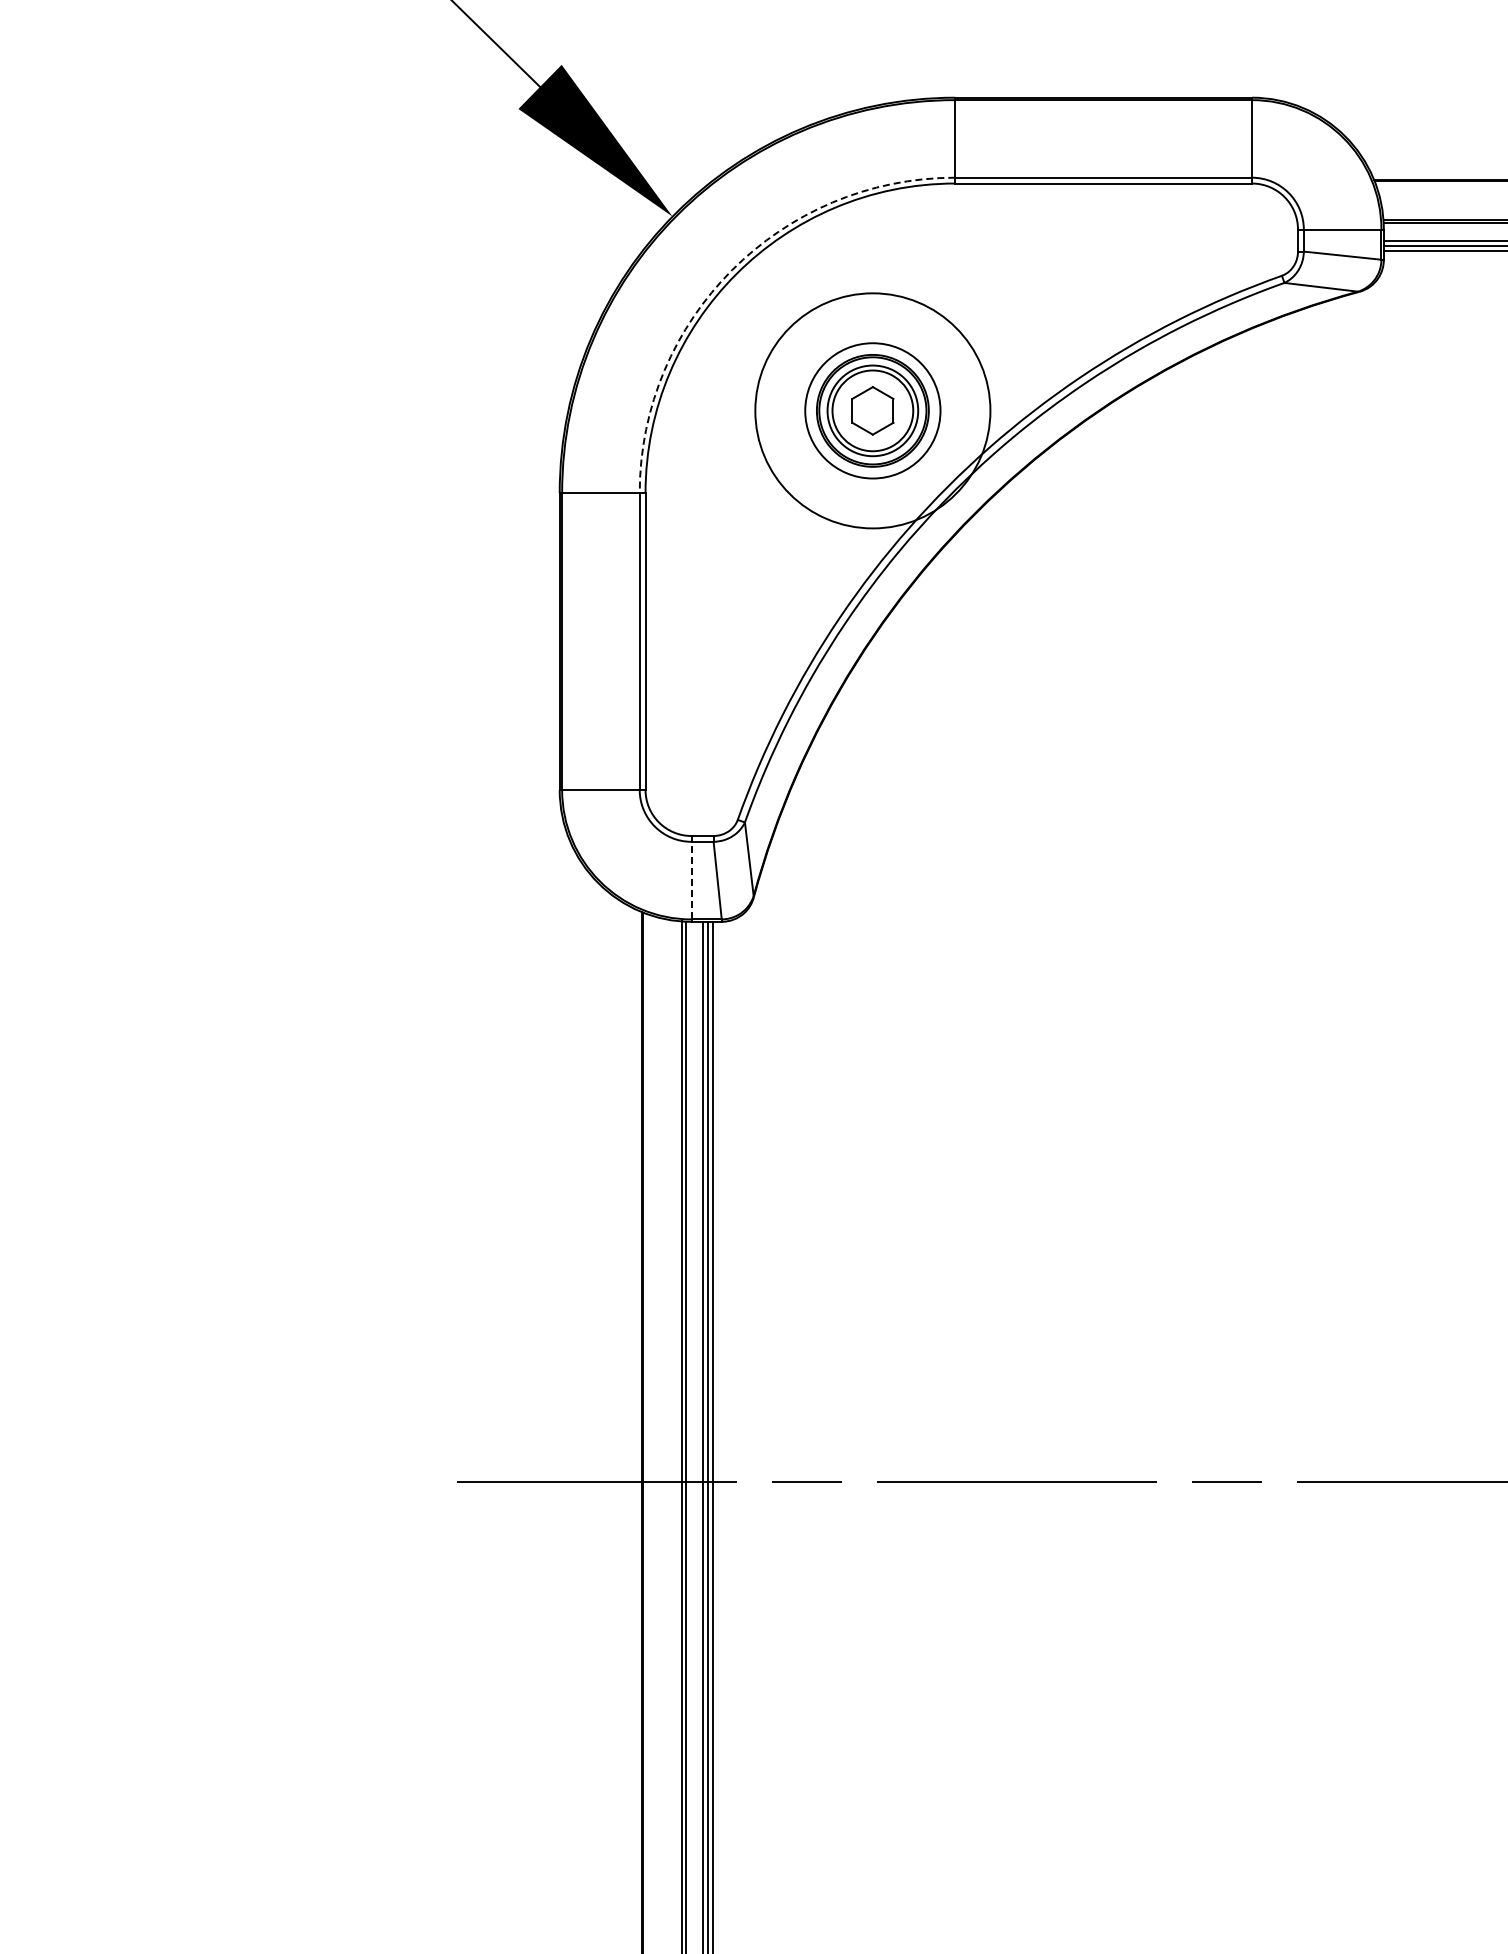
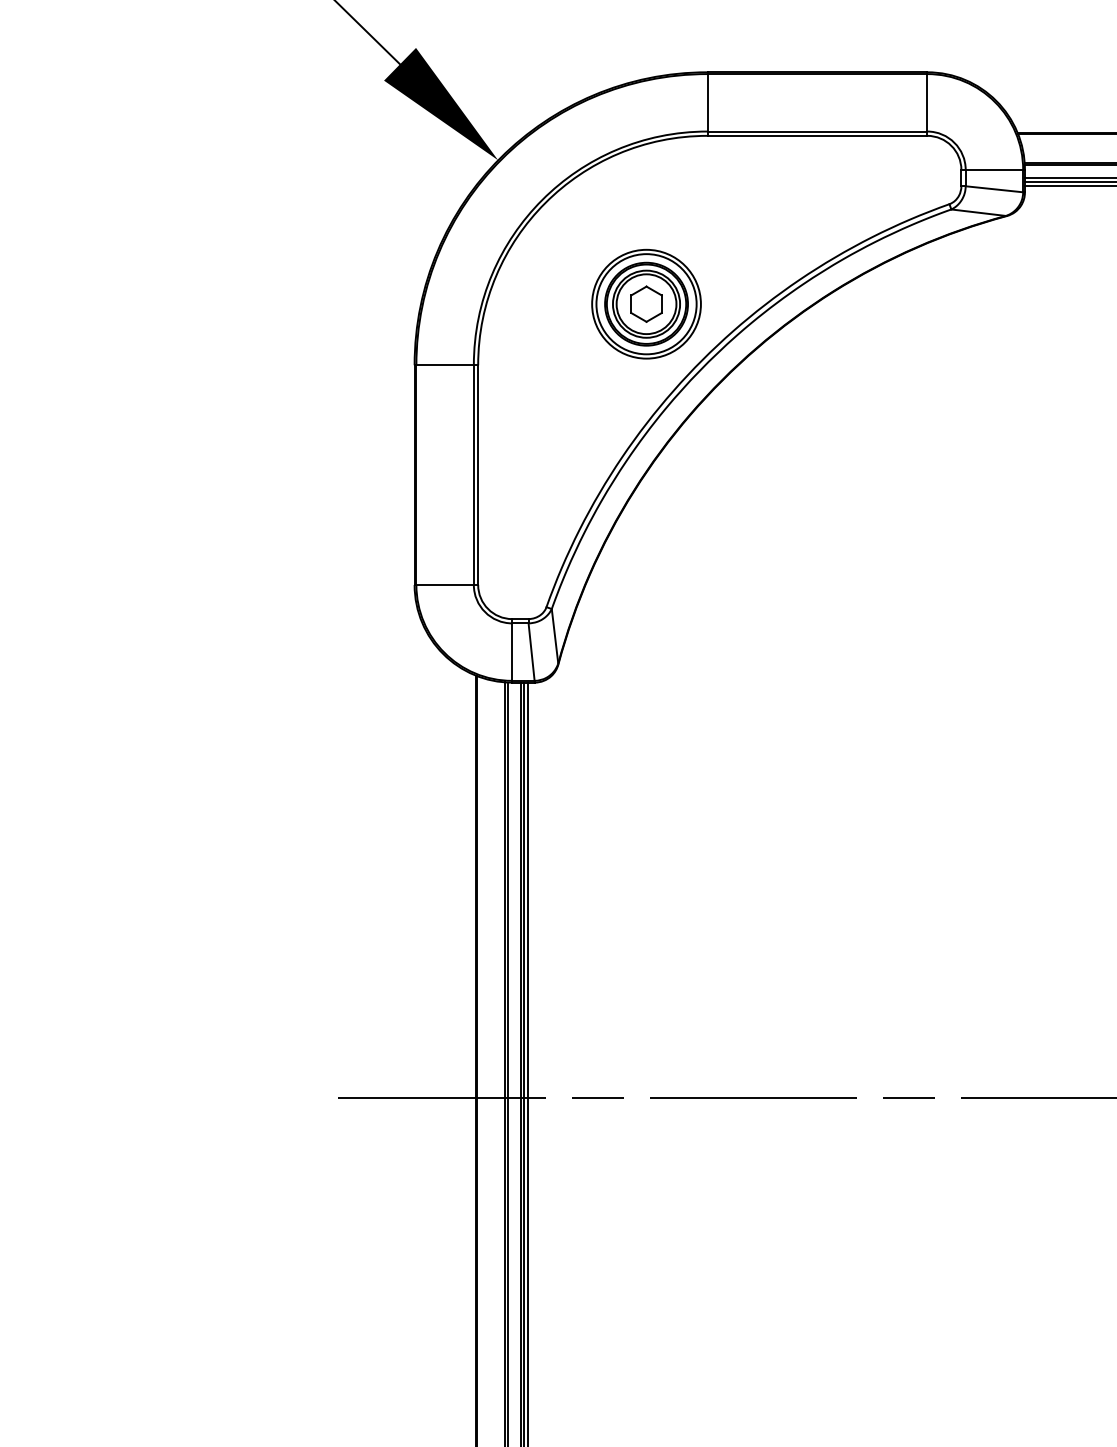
arc: (732, 270) -> (542, 200), dashed -> solid
circle: (872, 410) -> (646, 303), size x0.62
line: (691, 880) -> (512, 652), dashed -> solid

